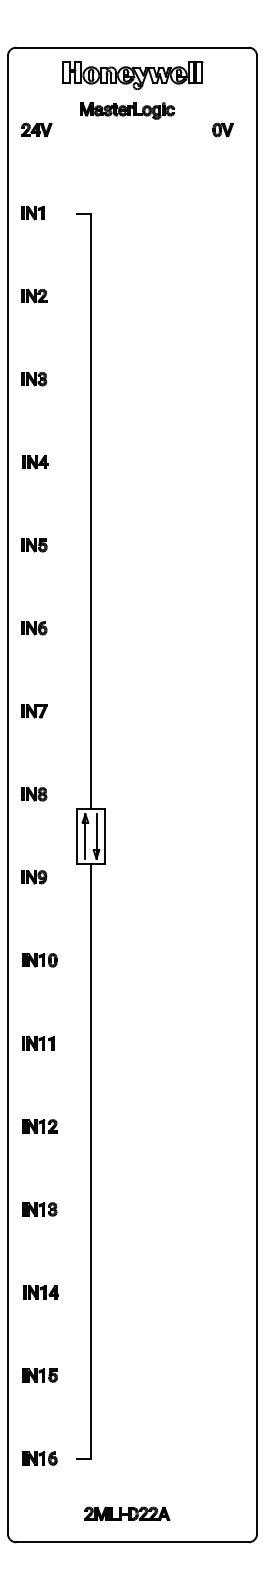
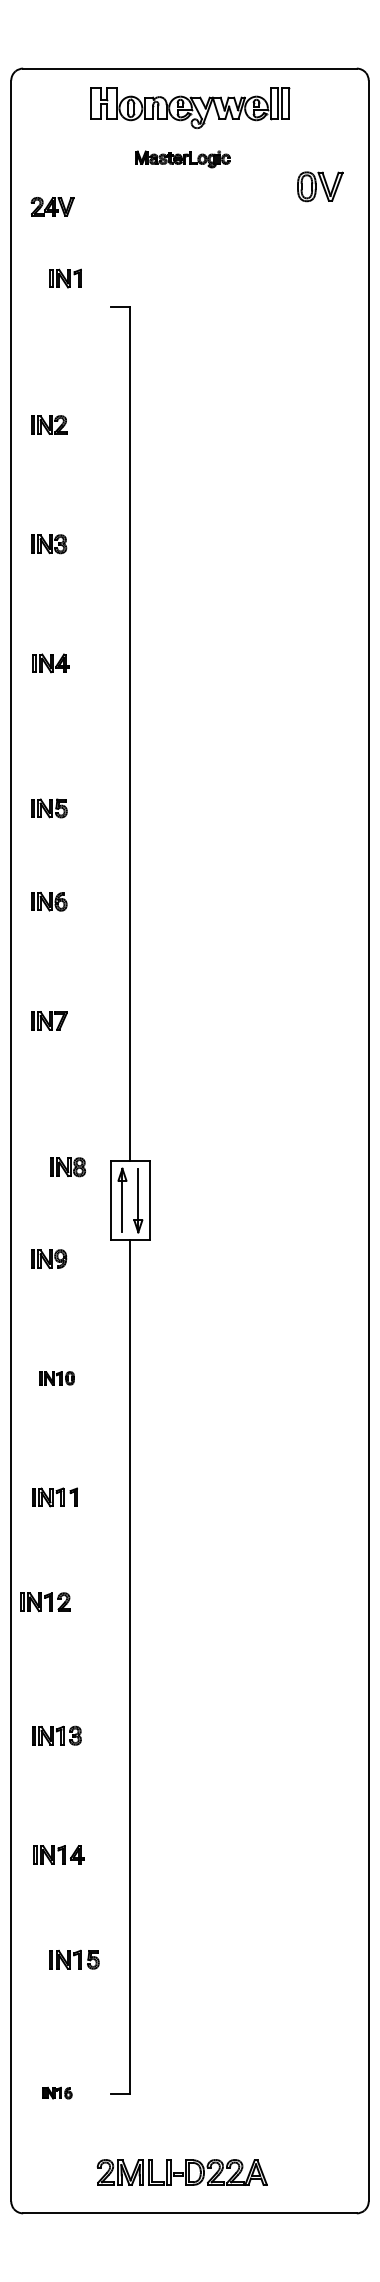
part: (127, 110) -> (182, 158), size x0.7
part: (36, 129) -> (52, 206), moved
part: (222, 129) -> (319, 186), size x1.6
part: (32, 212) -> (65, 277), moved
part: (34, 545) -> (49, 808), moved
part: (34, 794) -> (68, 1167), moved
part: (39, 960) -> (56, 1378), size x0.7
part: (39, 1126) -> (45, 1602), moved
part: (39, 1375) -> (73, 1959), moved
part: (39, 1458) -> (56, 2093), size x0.6
part: (127, 1513) -> (182, 2172), size x1.4

